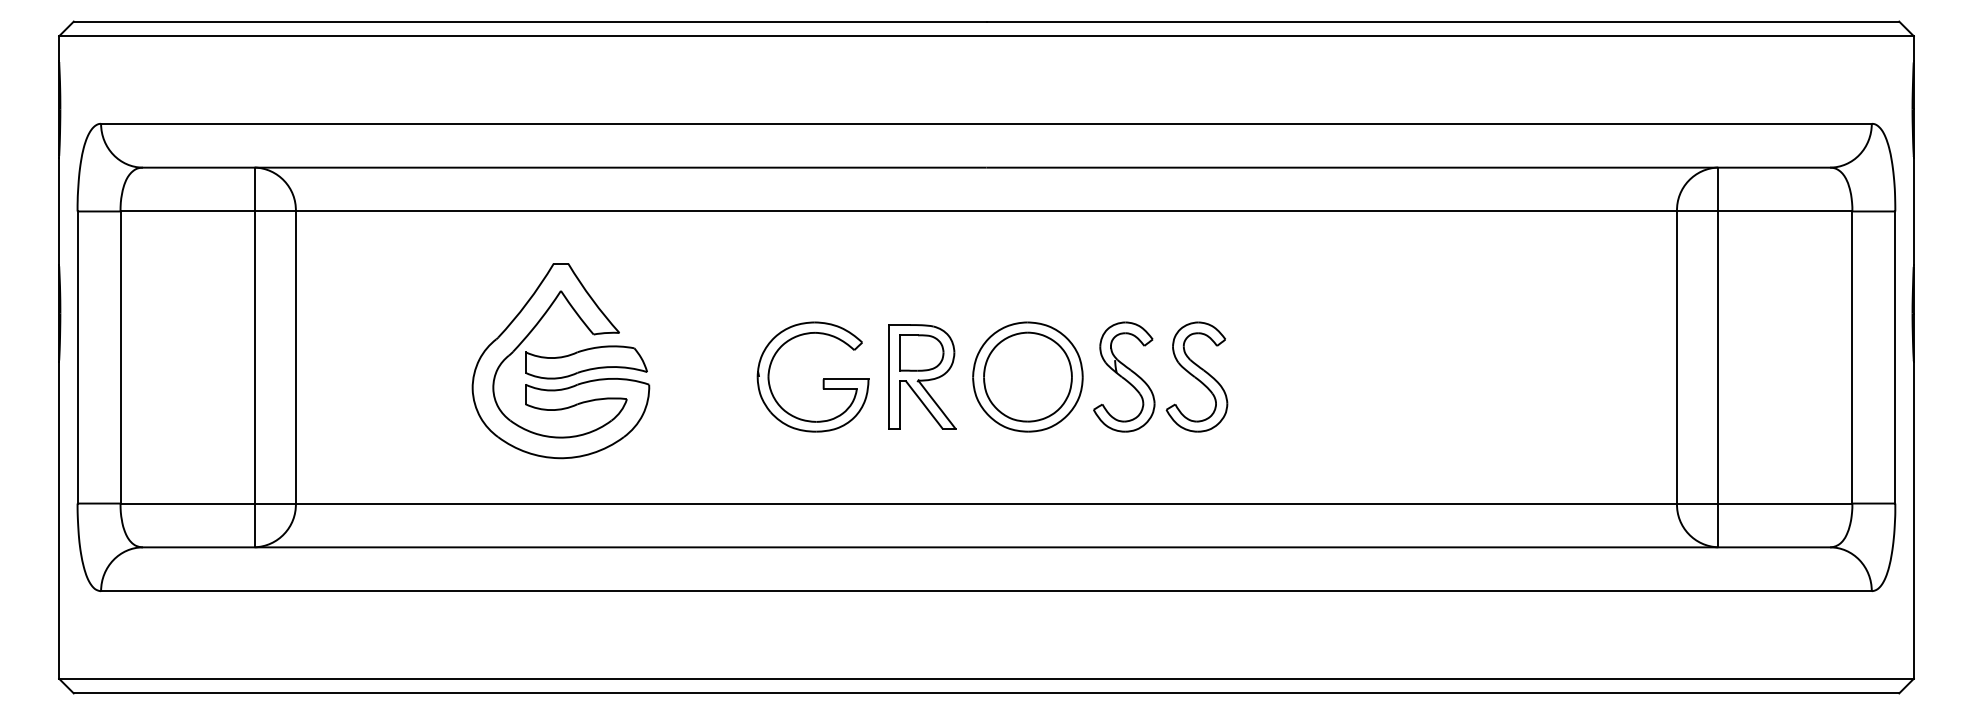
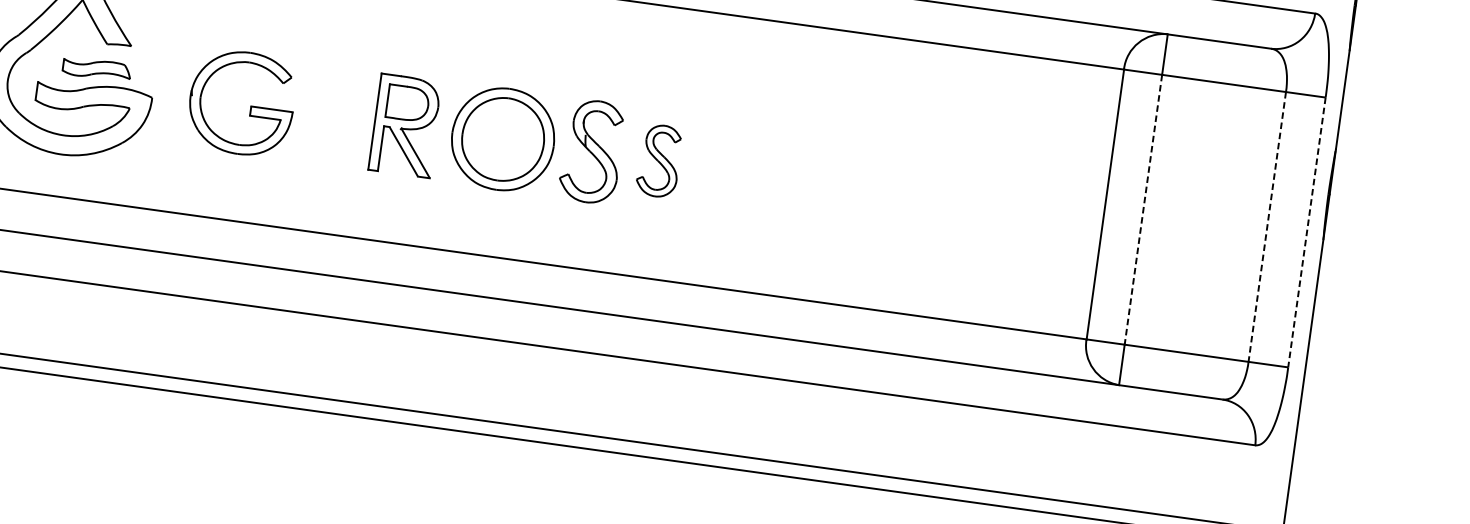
line: (1718, 358) -> (1143, 210), solid -> dashed
line: (1852, 358) -> (1267, 227), solid -> dashed
line: (1895, 358) -> (1306, 233), solid -> dashed
part: (586, 362) -> (97, 69), size x0.6
part: (1196, 376) -> (658, 160), size x0.7
part: (822, 379) -> (250, 106), moved

